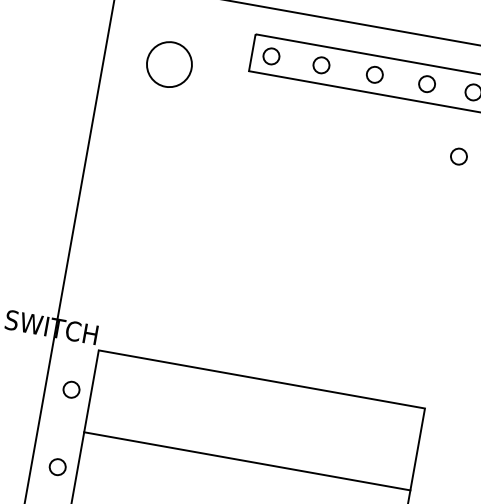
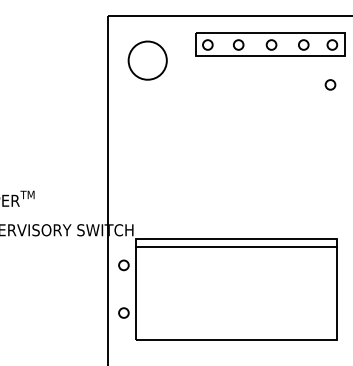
circle: (169, 64) -> (147, 60), size x1.4
line: (247, 461) -> (236, 247), moved

